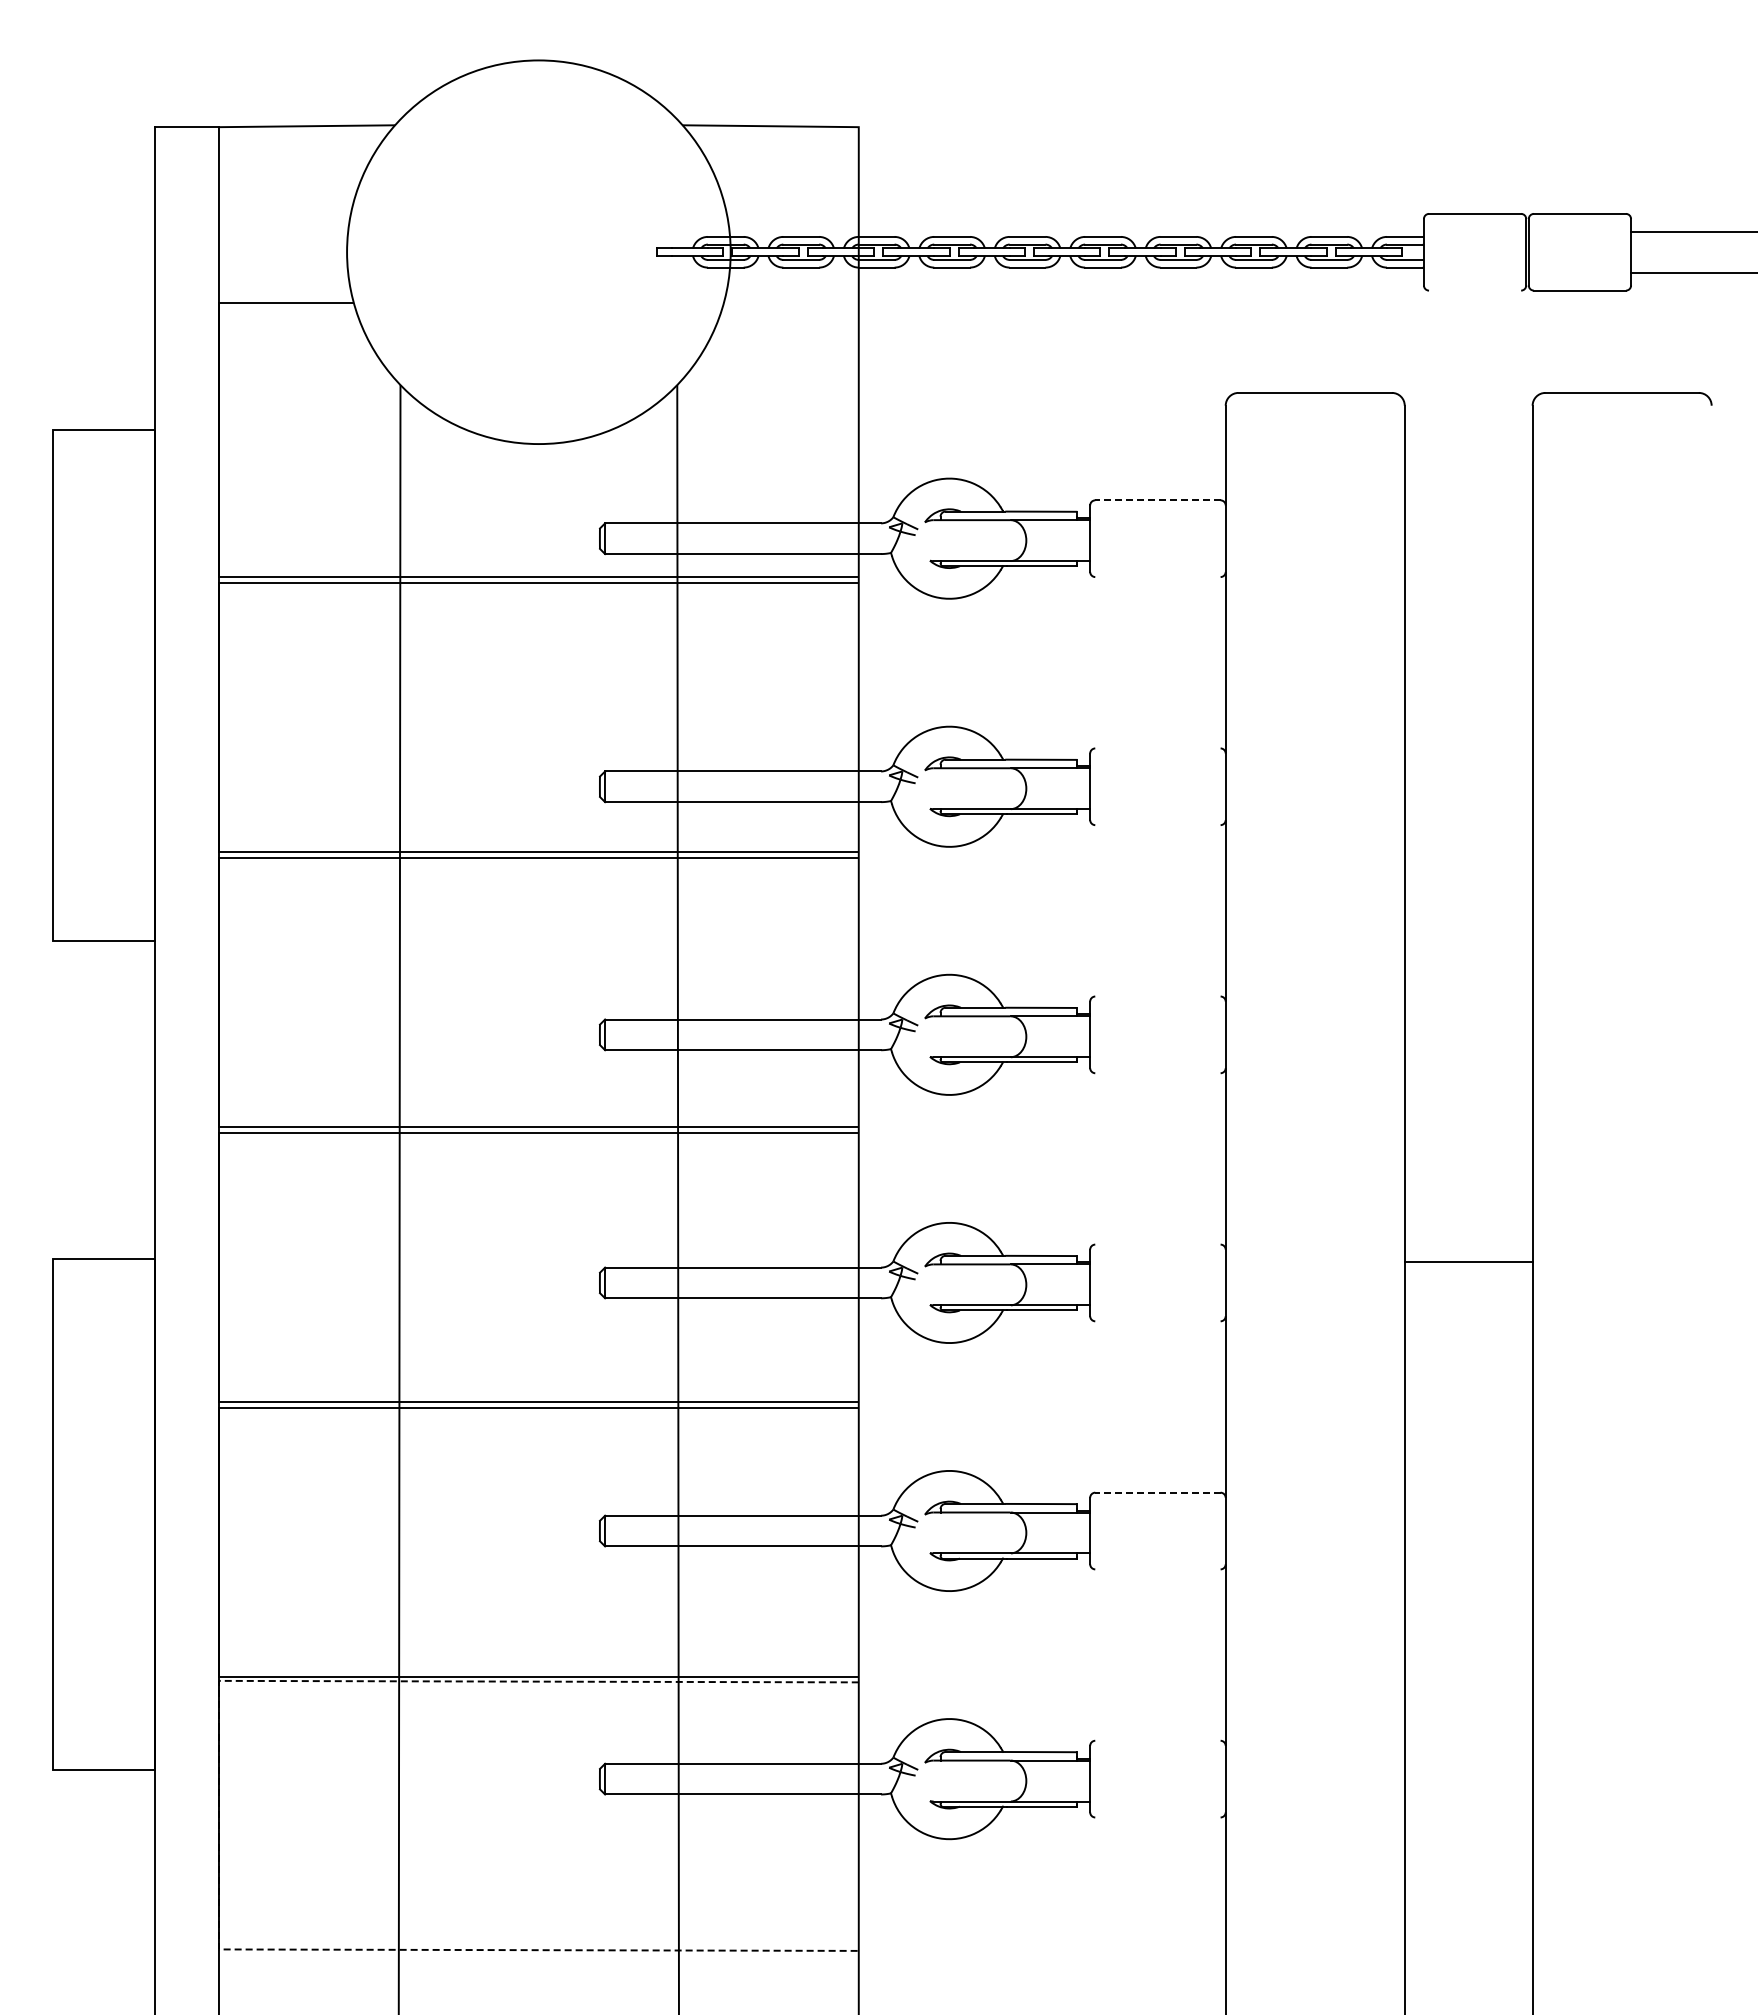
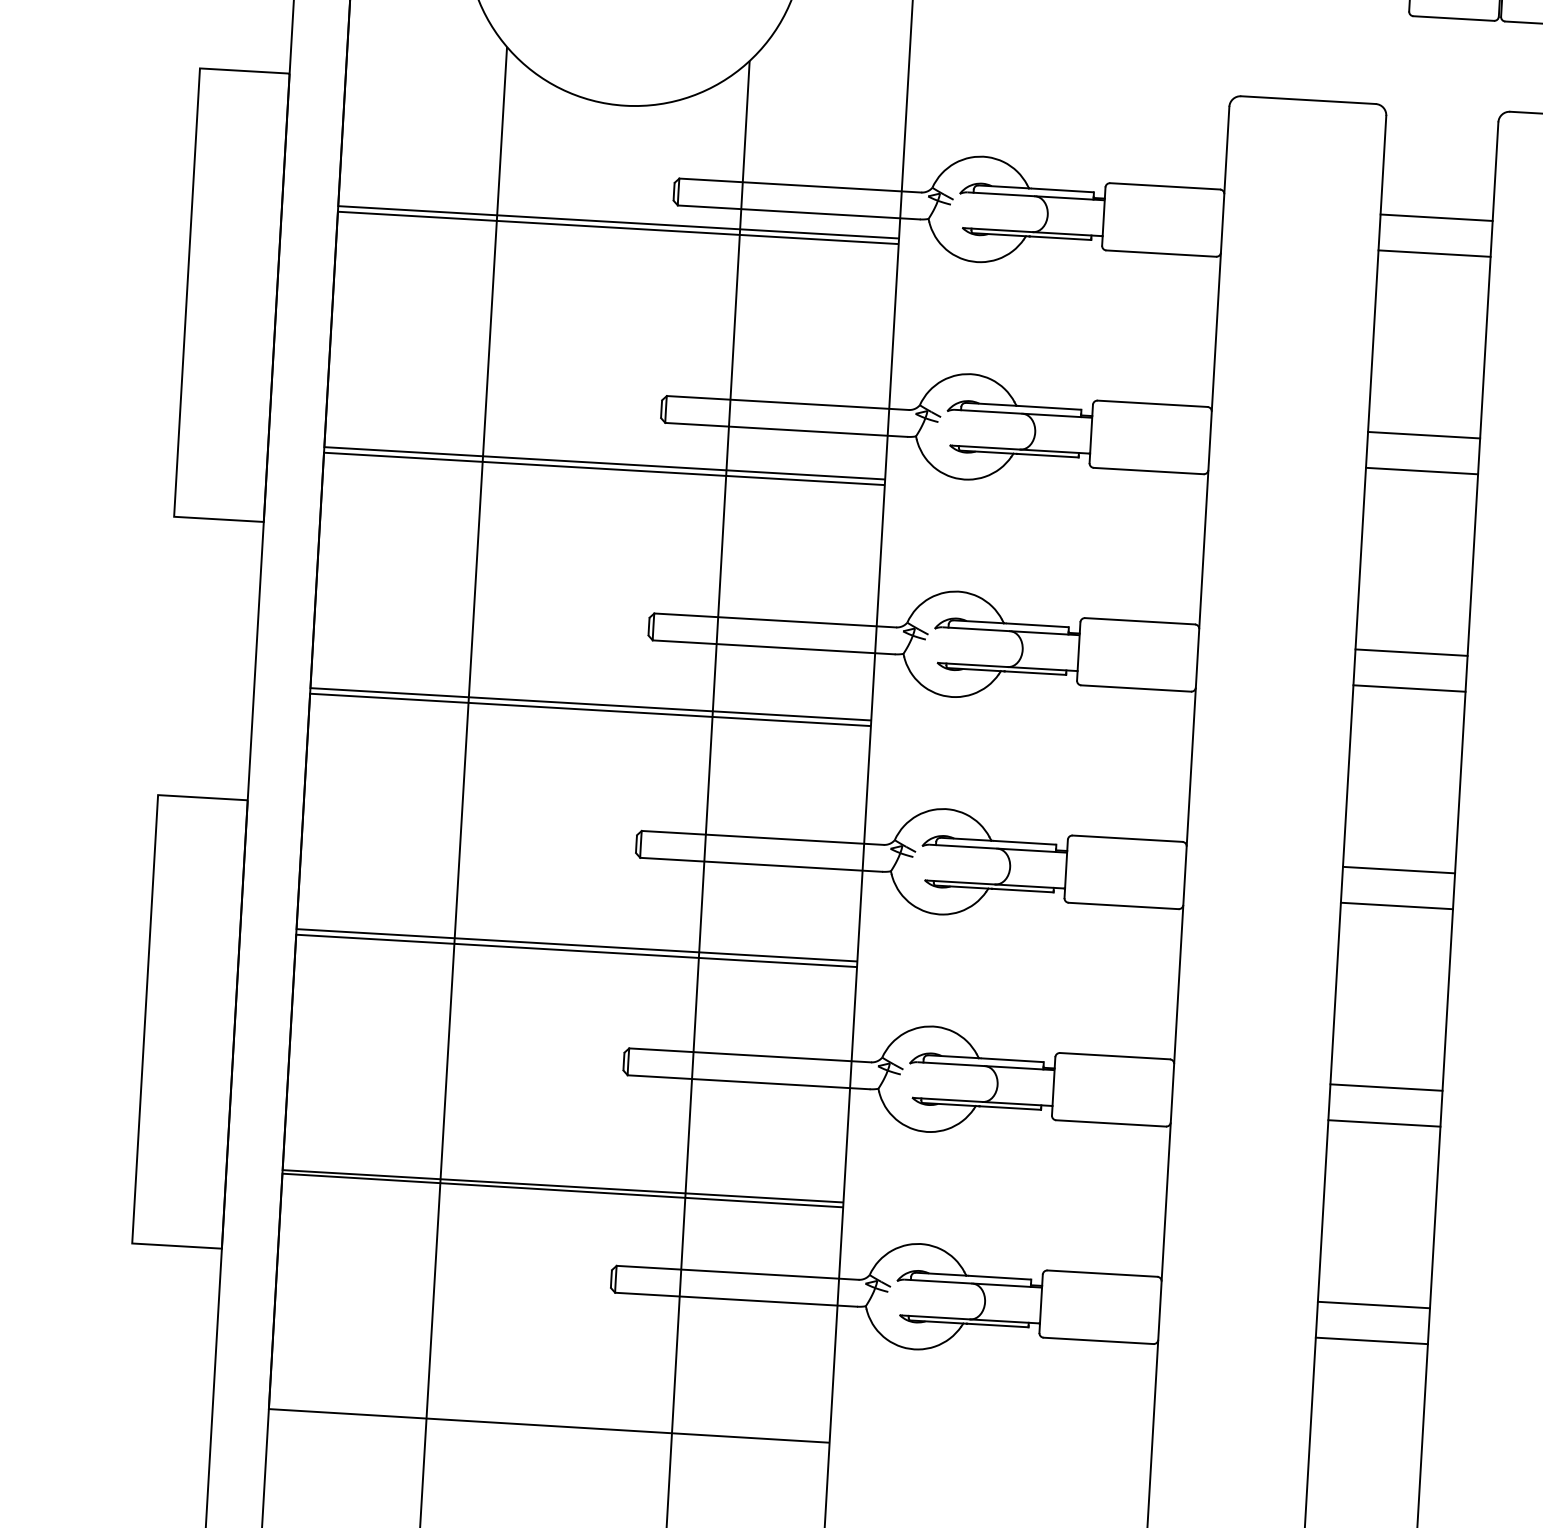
line: (1475, 290) -> (1454, 18), added
line: (1157, 500) -> (1164, 186), dashed -> solid
line: (1468, 518) -> (1436, 217), added
line: (1468, 559) -> (1434, 253), added
line: (1157, 577) -> (1160, 253), added
line: (1157, 748) -> (1152, 403), added
line: (1468, 766) -> (1423, 435), added
line: (1468, 807) -> (1421, 471), added
line: (1157, 825) -> (1148, 471), added
line: (1157, 996) -> (1139, 621), added
line: (1468, 1014) -> (1411, 652), added
line: (1468, 1055) -> (1409, 688), added
line: (1157, 1073) -> (1135, 688), added
line: (1157, 1244) -> (1127, 838), added
line: (1468, 1303) -> (1396, 906), added
line: (1157, 1321) -> (1123, 906), added
line: (1157, 1492) -> (1114, 1055), dashed -> solid
line: (1468, 1510) -> (1386, 1087), added
line: (1468, 1551) -> (1384, 1123), added
line: (1157, 1569) -> (1110, 1123), added
line: (1157, 1740) -> (1102, 1273), added
line: (1468, 1758) -> (1373, 1304), added
line: (1468, 1799) -> (1371, 1340), added
line: (218, 1815) -> (275, 1291), dashed -> solid
line: (1157, 1817) -> (1098, 1340), added

